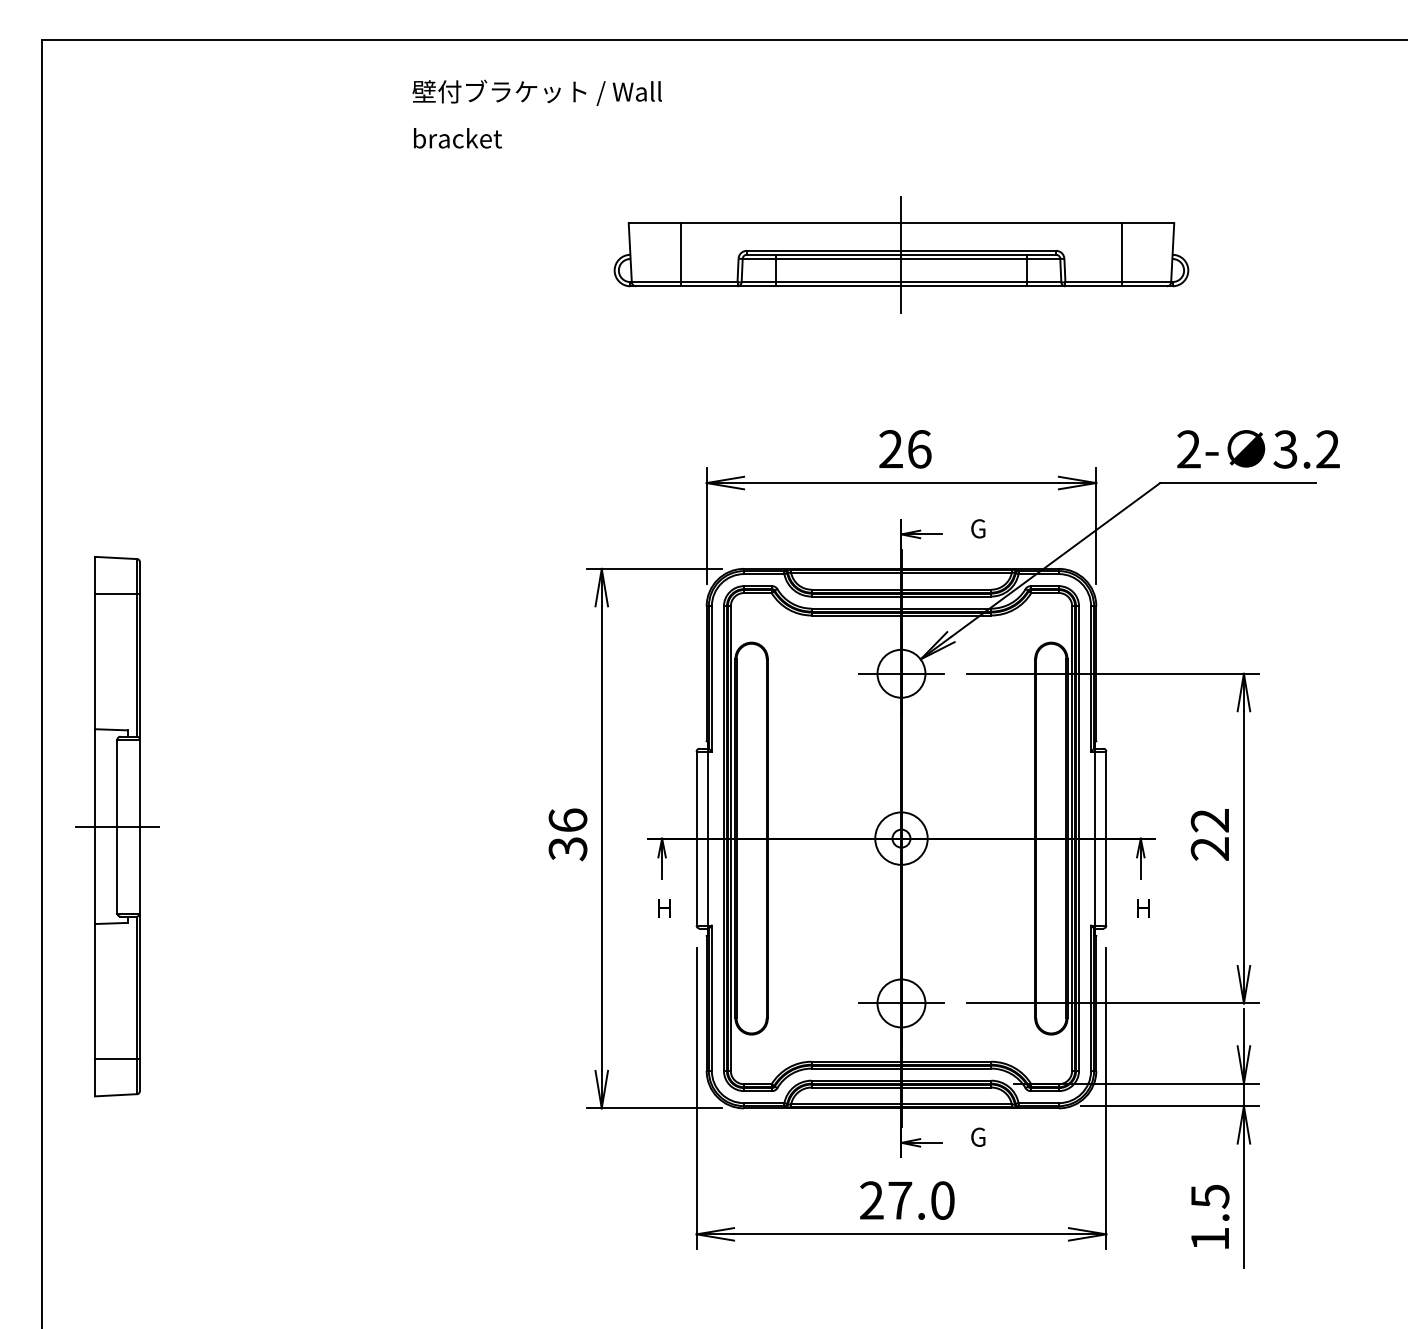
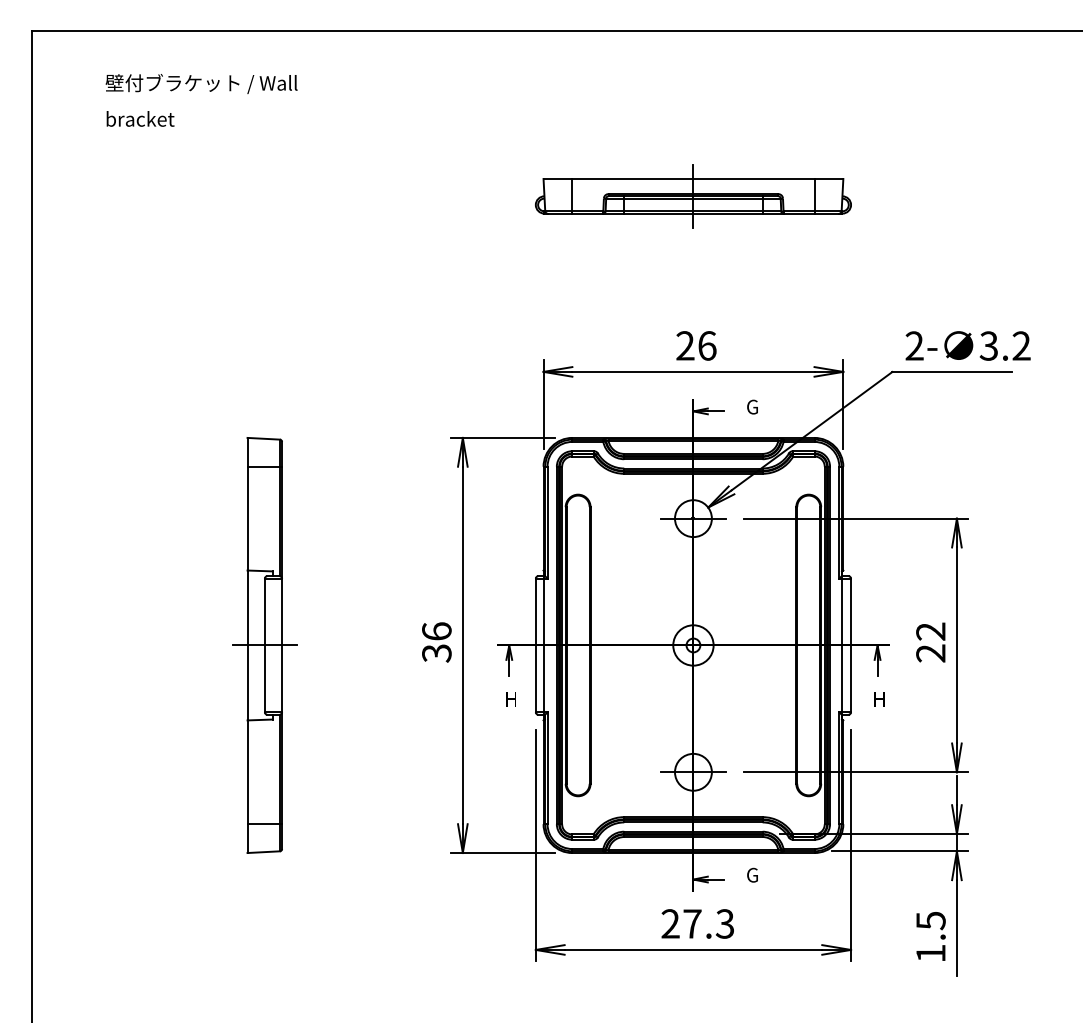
text: (536, 113) -> (201, 99), moved
part: (901, 254) -> (693, 196), size x0.71
part: (117, 826) -> (264, 645), moved
text: (942, 1200) -> (725, 923), 27.0 -> 27.3

